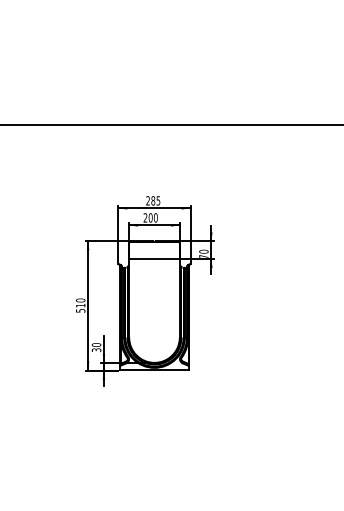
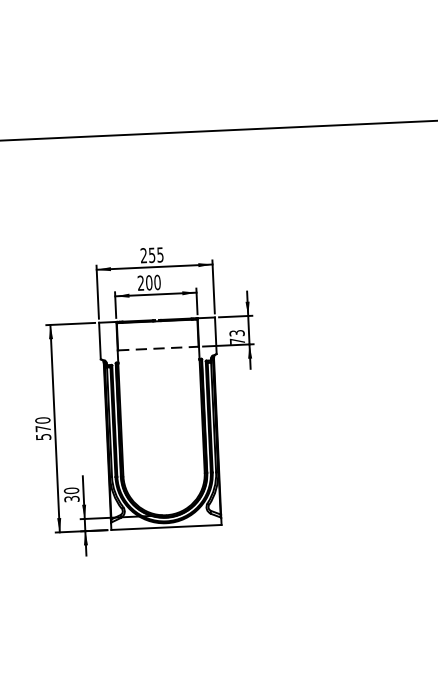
text: (153, 200) -> (152, 254), 285 -> 255
text: (203, 251) -> (236, 332), 70 -> 73
line: (155, 259) -> (159, 349), solid -> dashed
text: (80, 305) -> (42, 428), 510 -> 570

